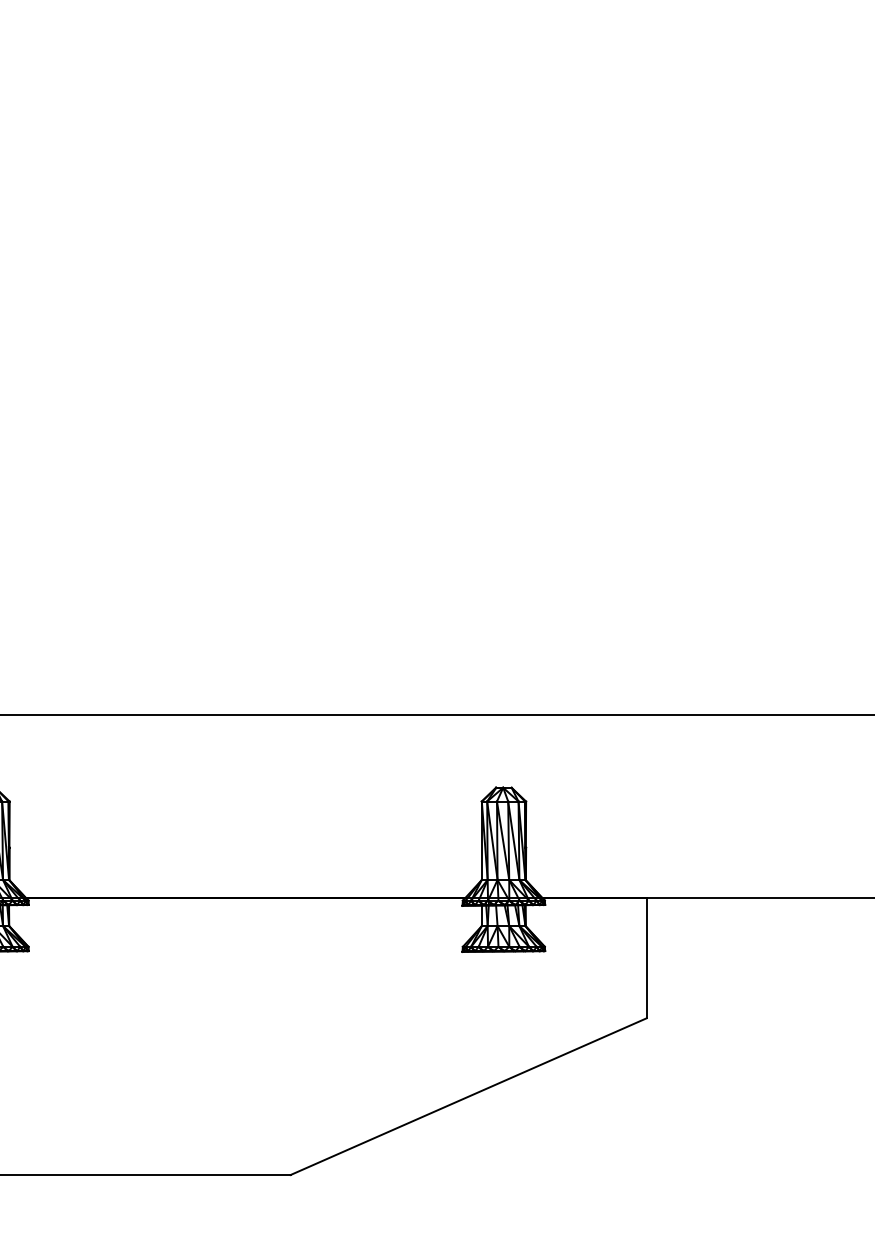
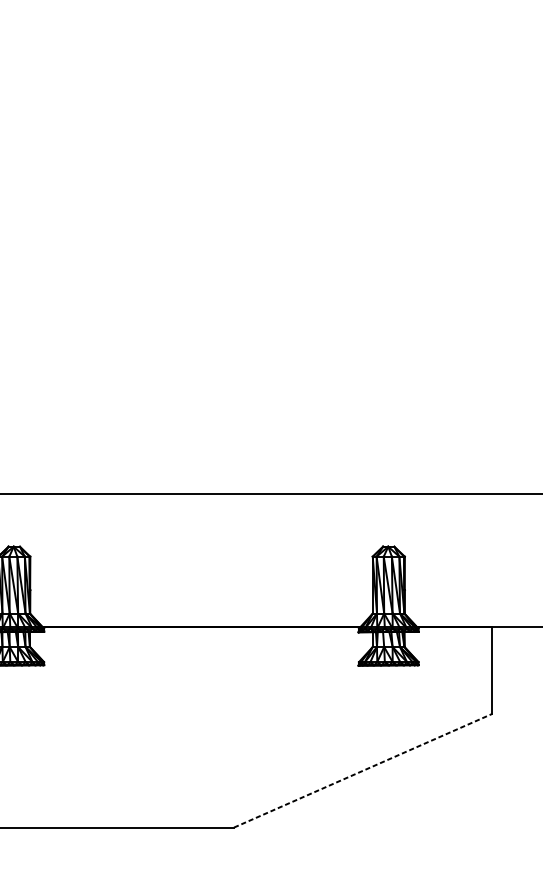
line: (468, 1096) -> (363, 770), solid -> dashed

